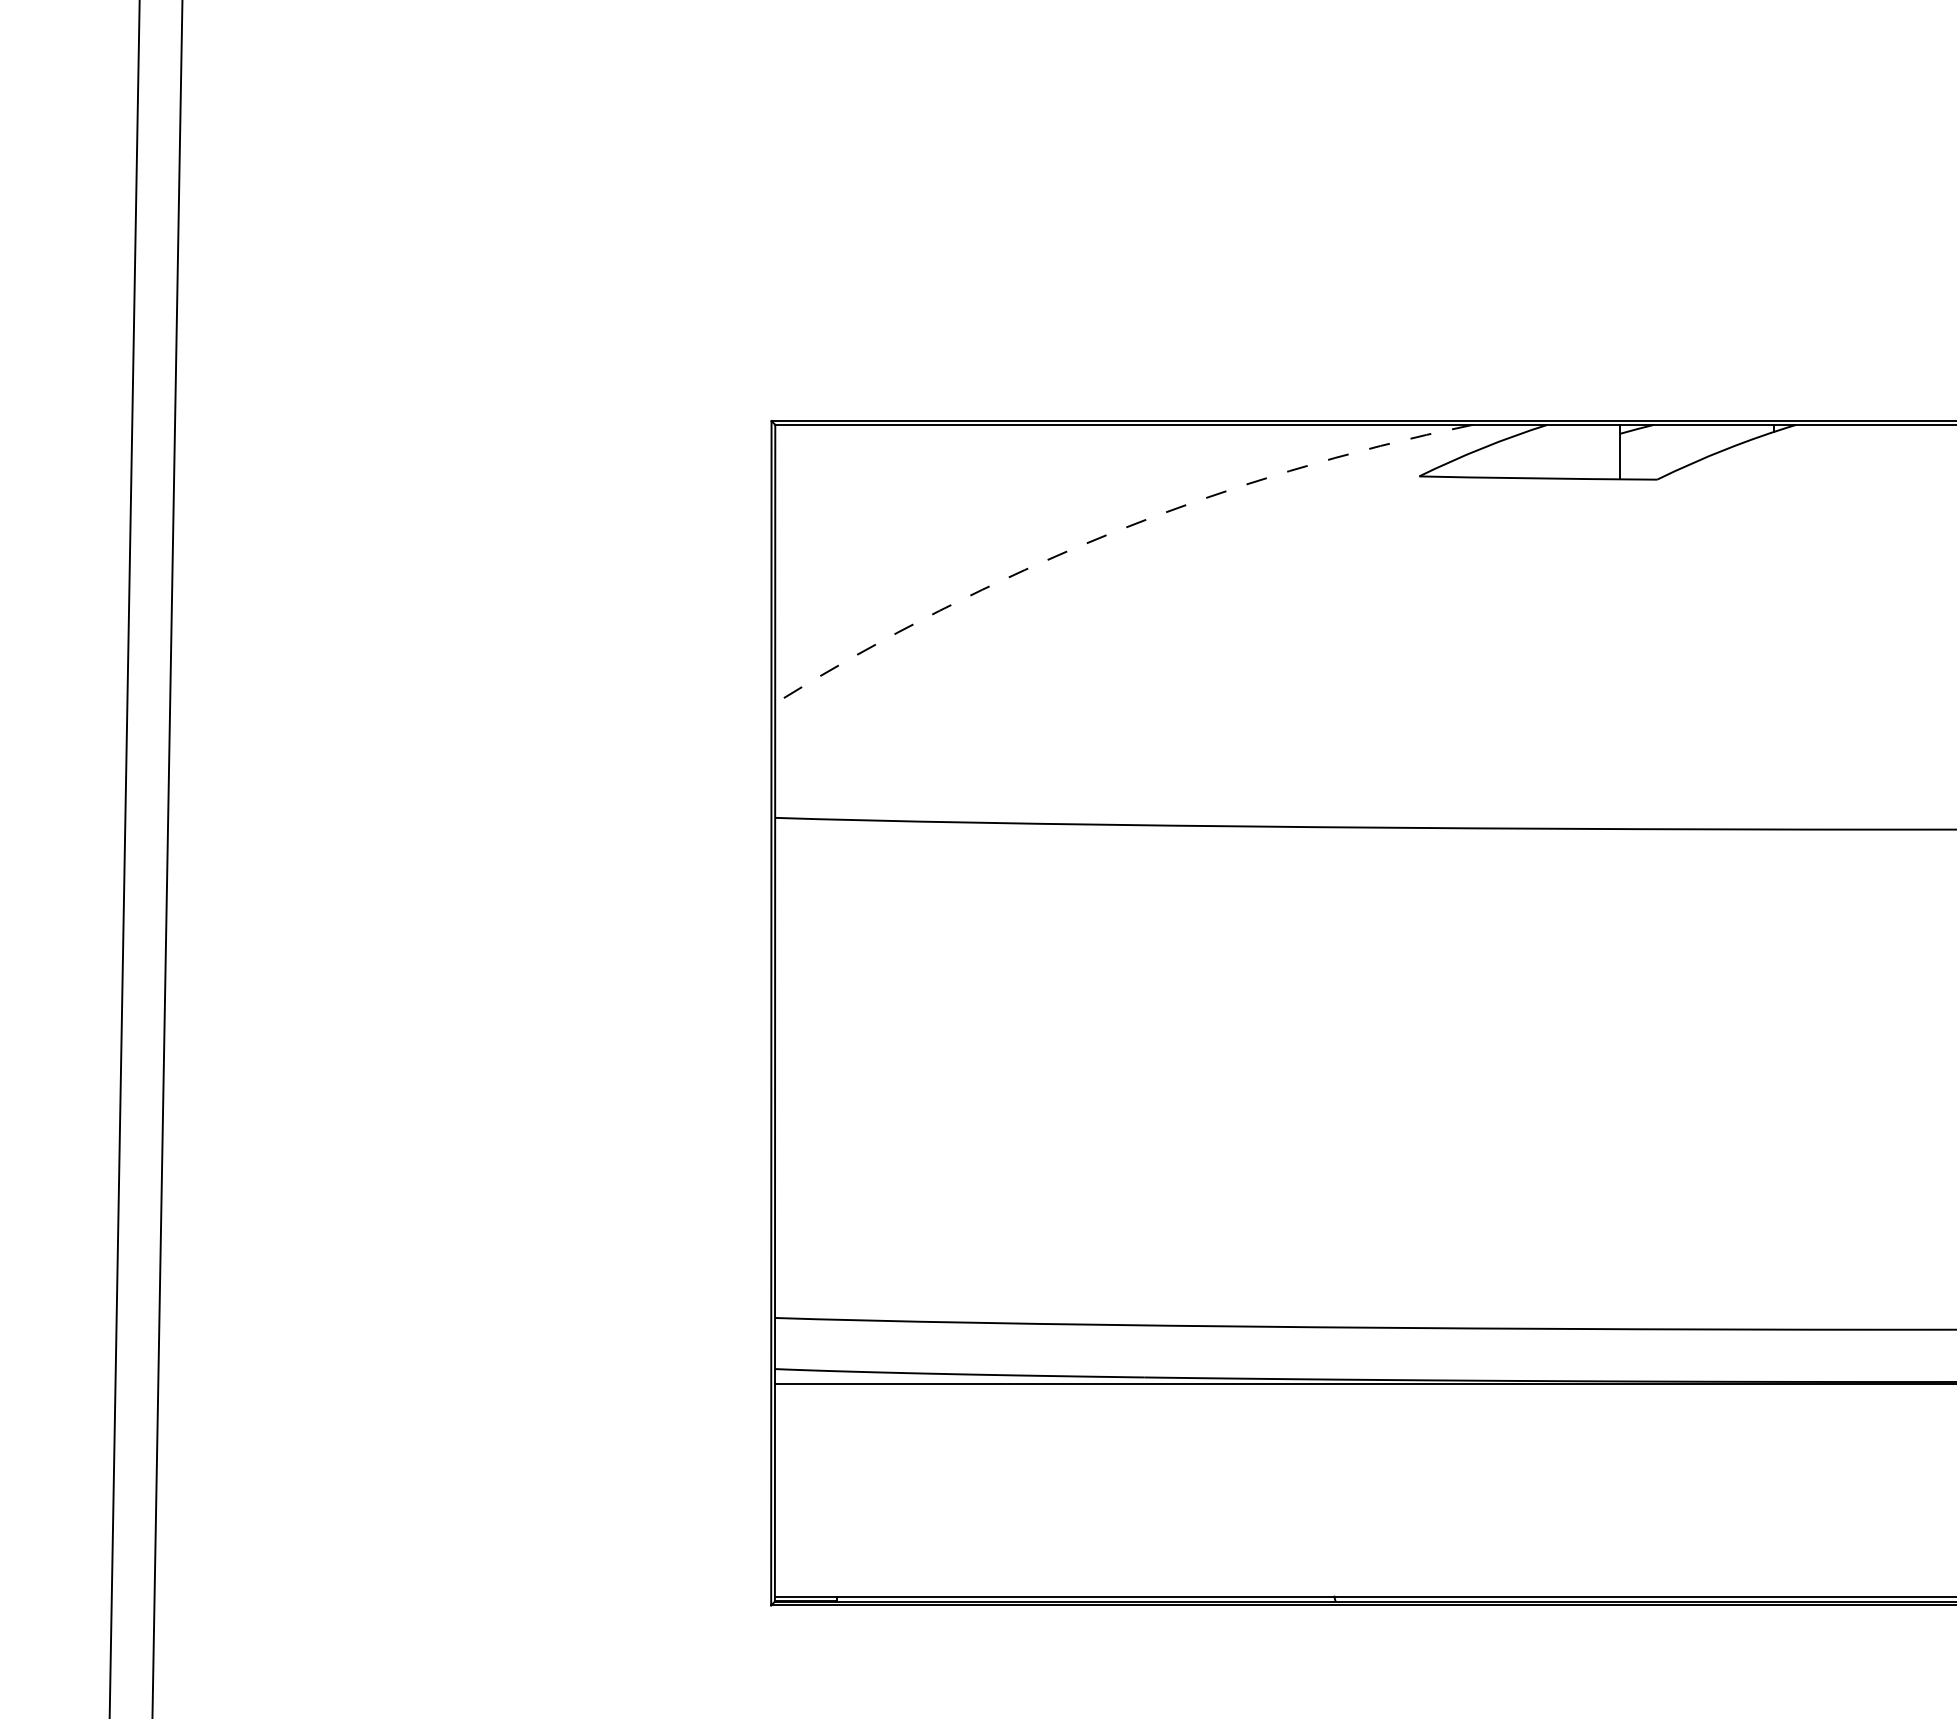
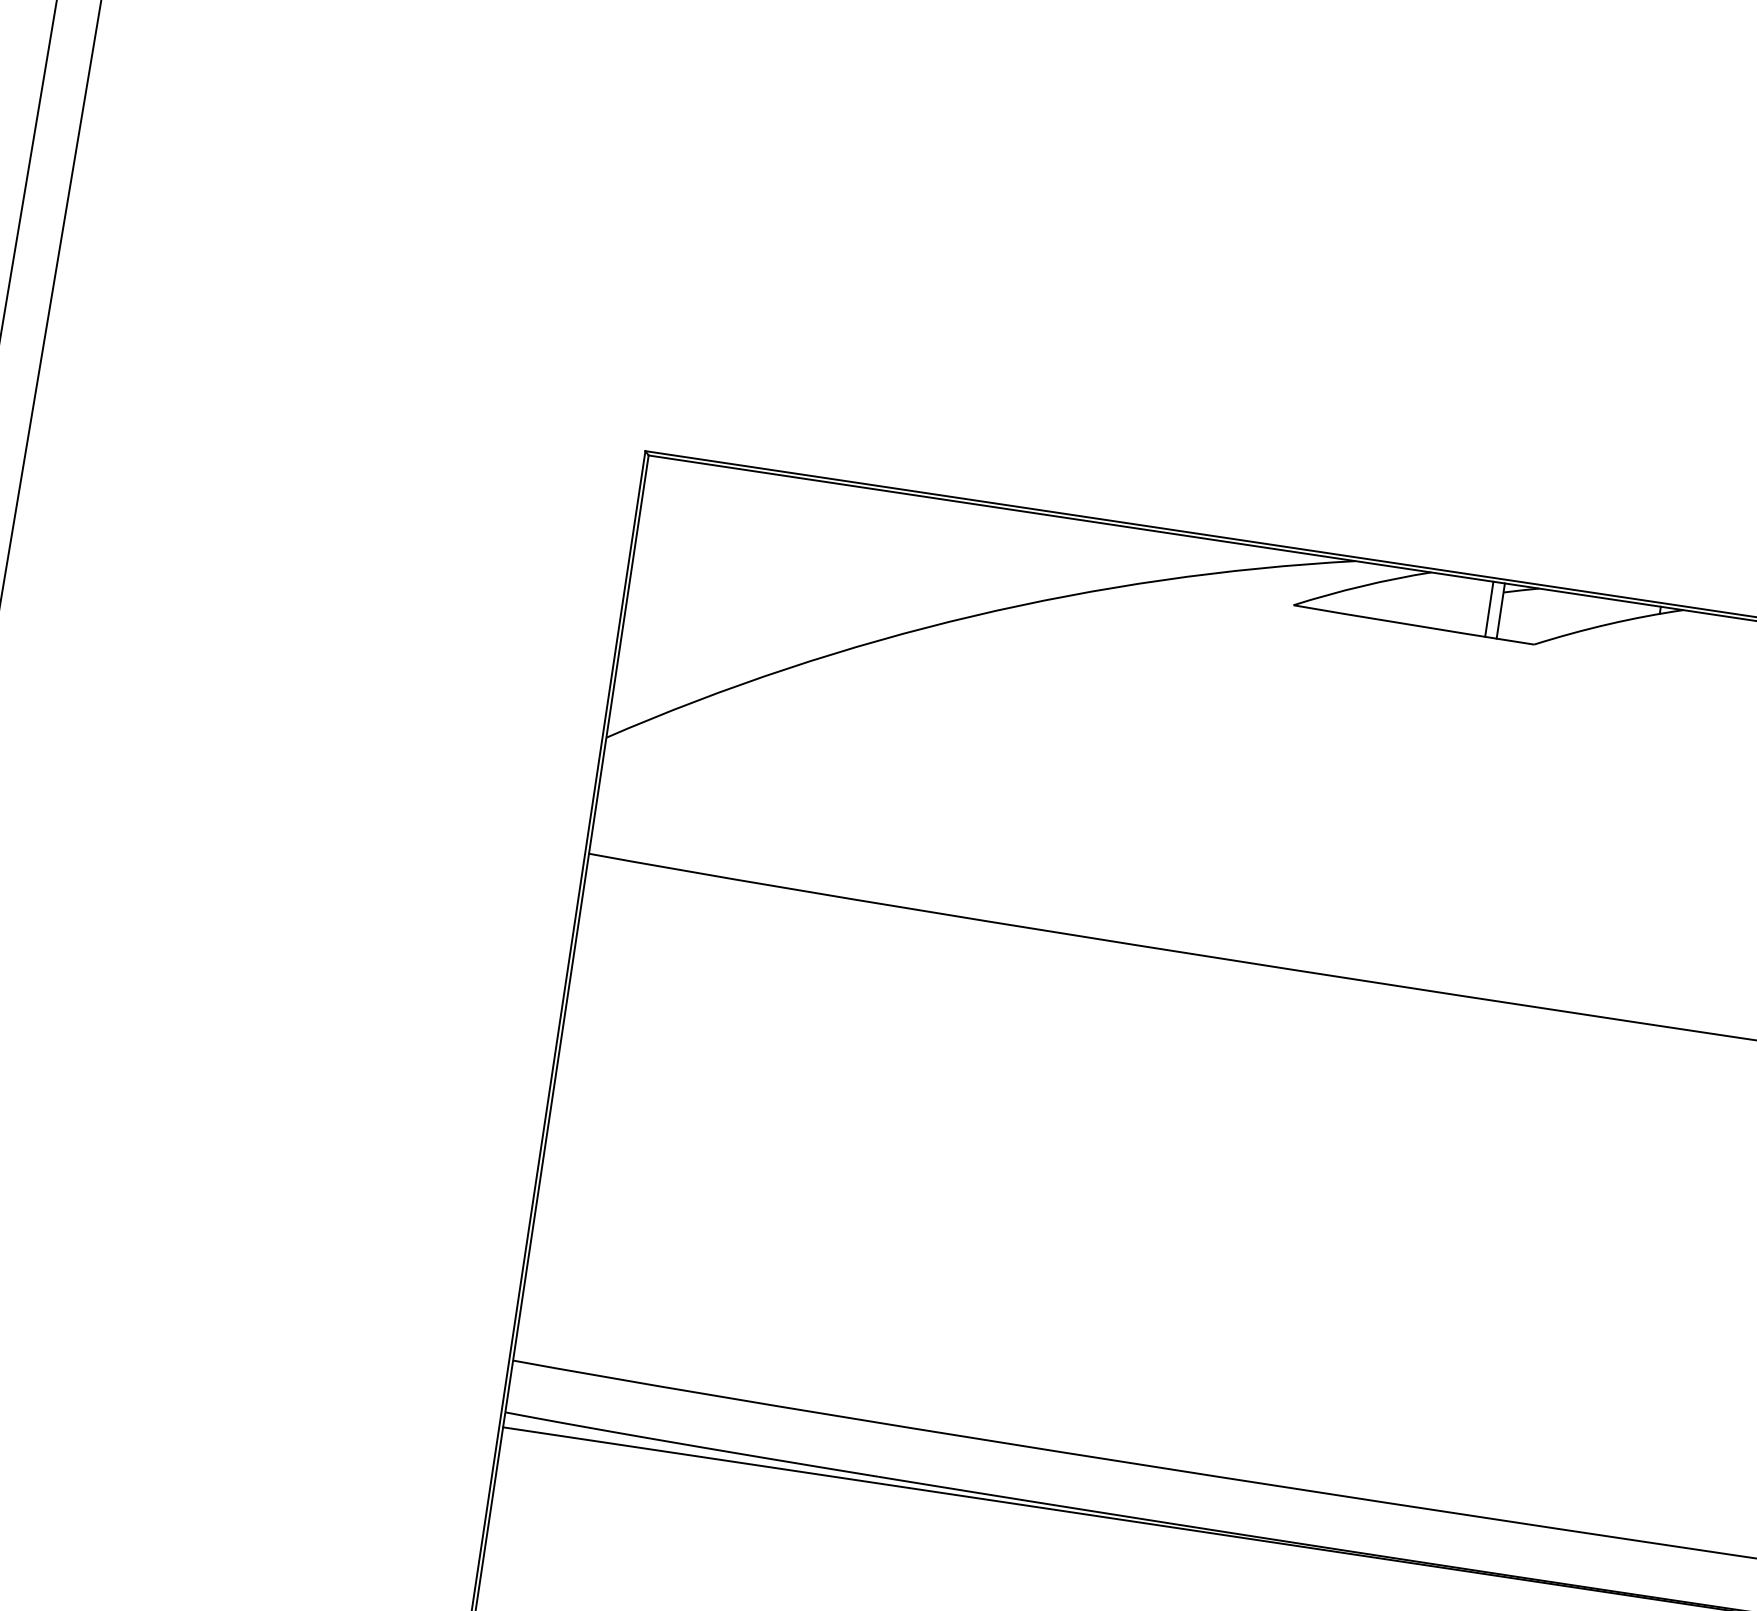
line: (1608, 451) -> (1489, 608), added
arc: (1111, 533) -> (972, 616), dashed -> solid

